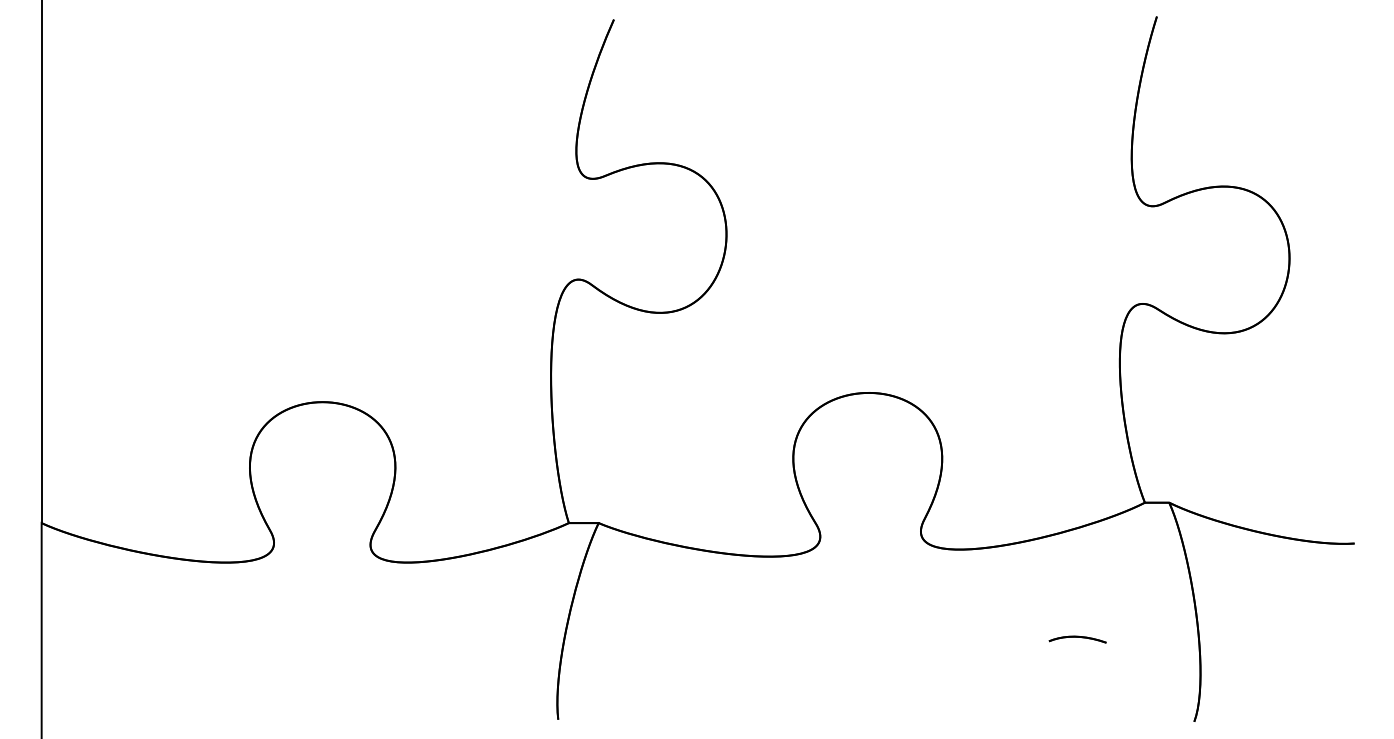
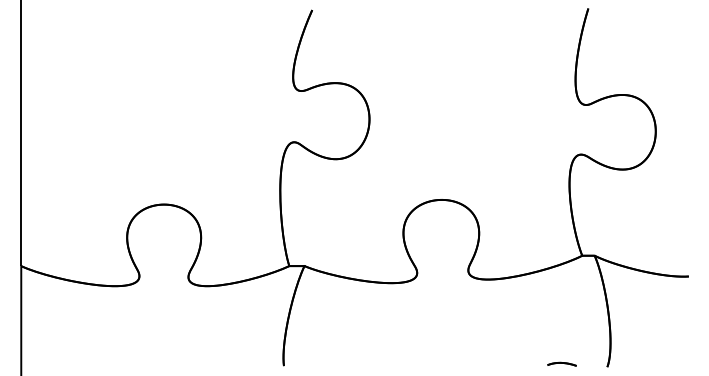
part: (1076, 637) -> (561, 363), moved

